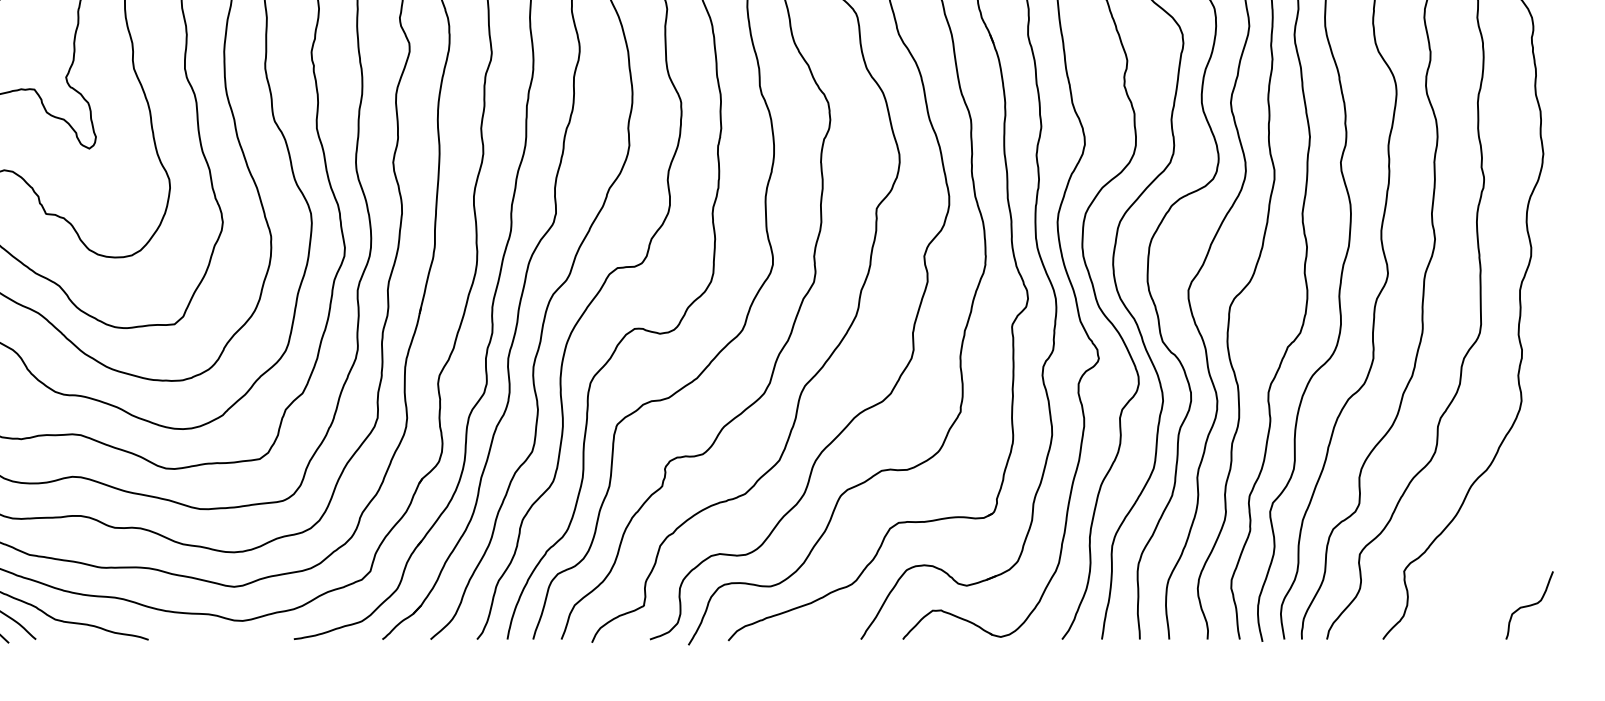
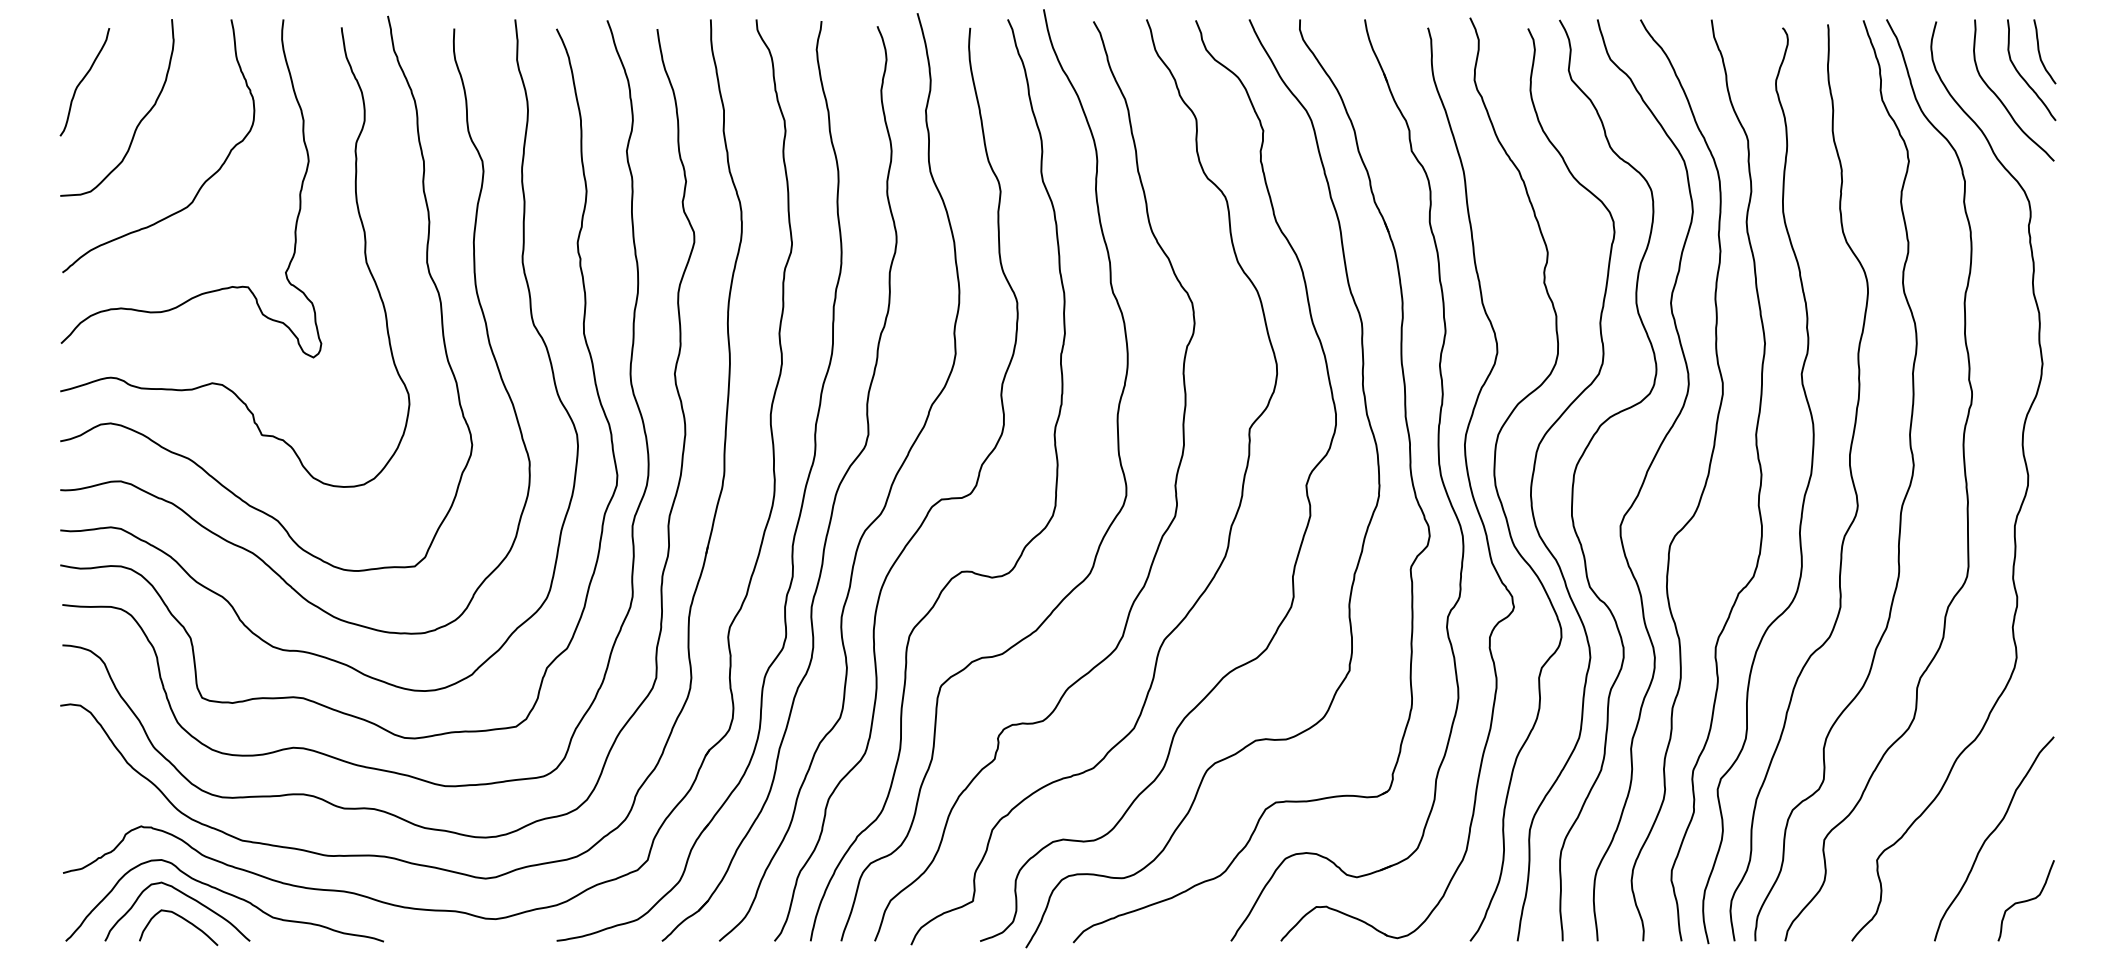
curve: (1500, 549) -> (1991, 834), added

